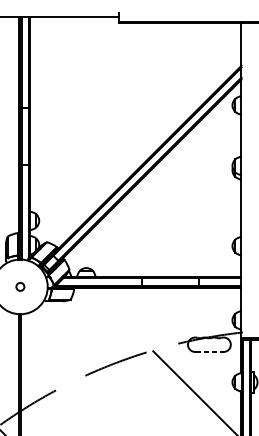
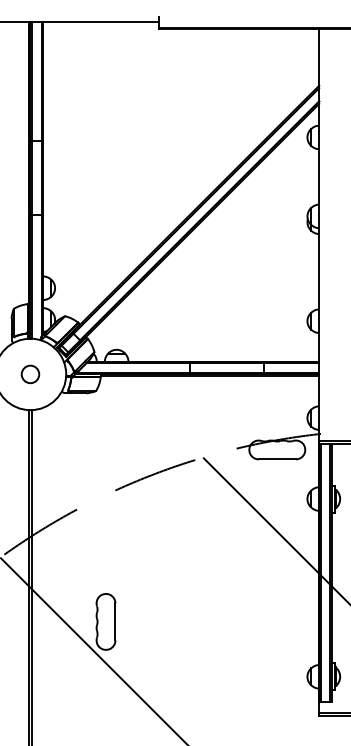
circle: (20, 286) -> (30, 374), size x1.67
line: (209, 352) -> (277, 459), dashed -> solid

